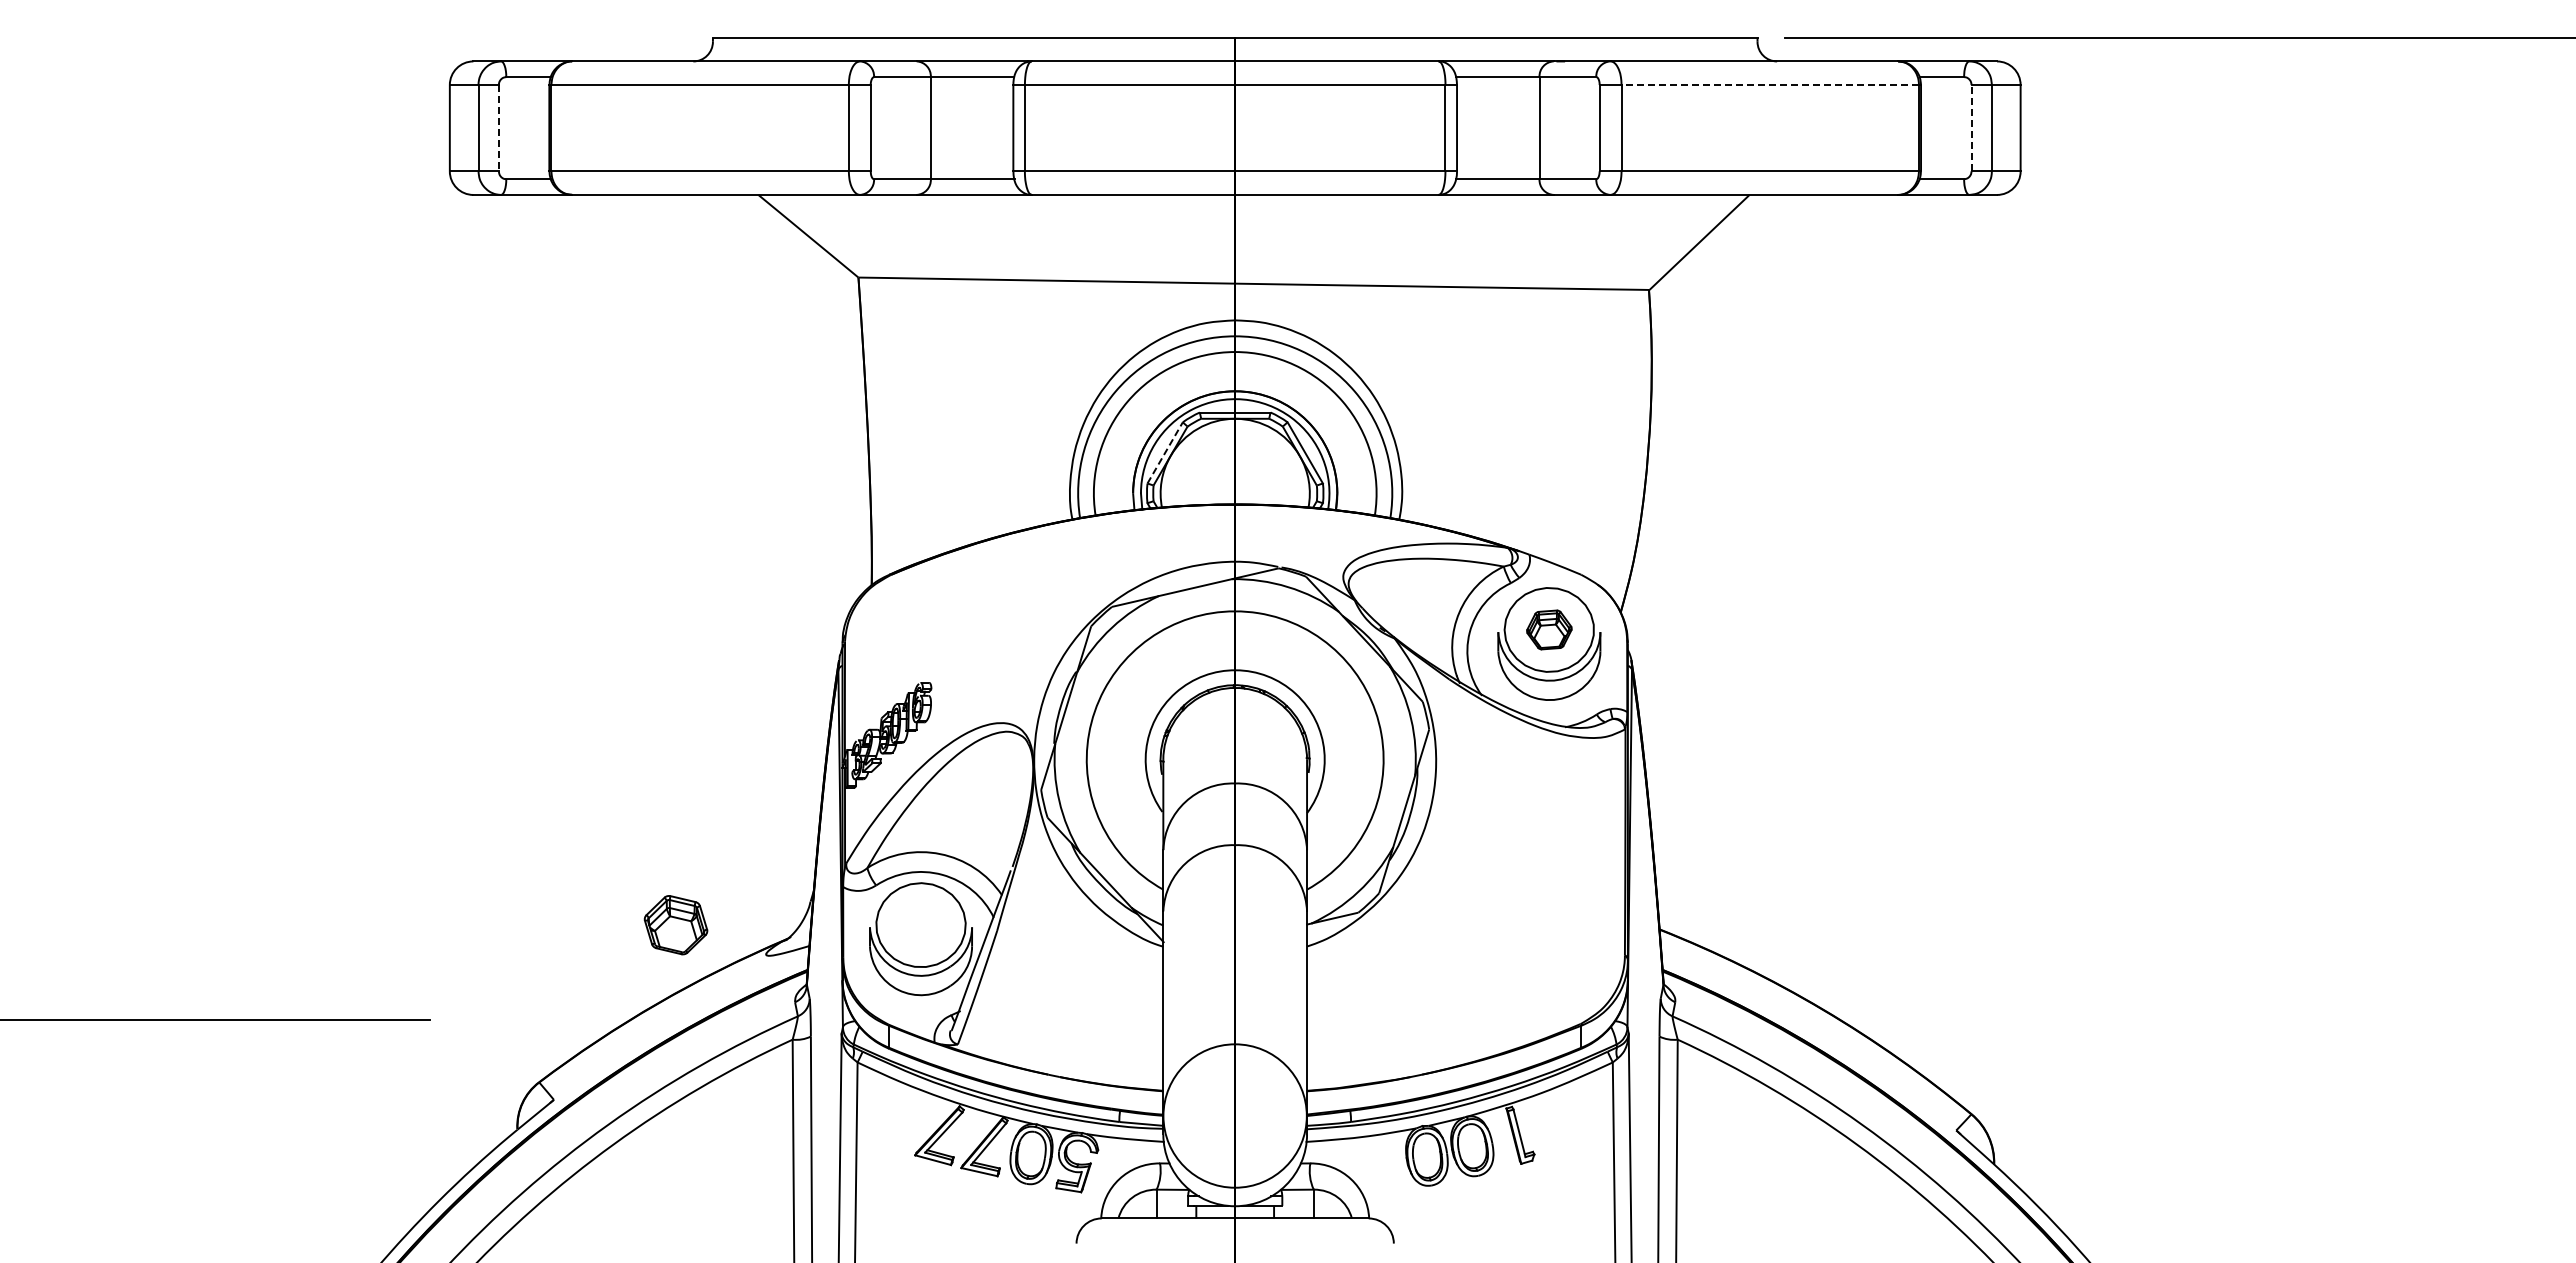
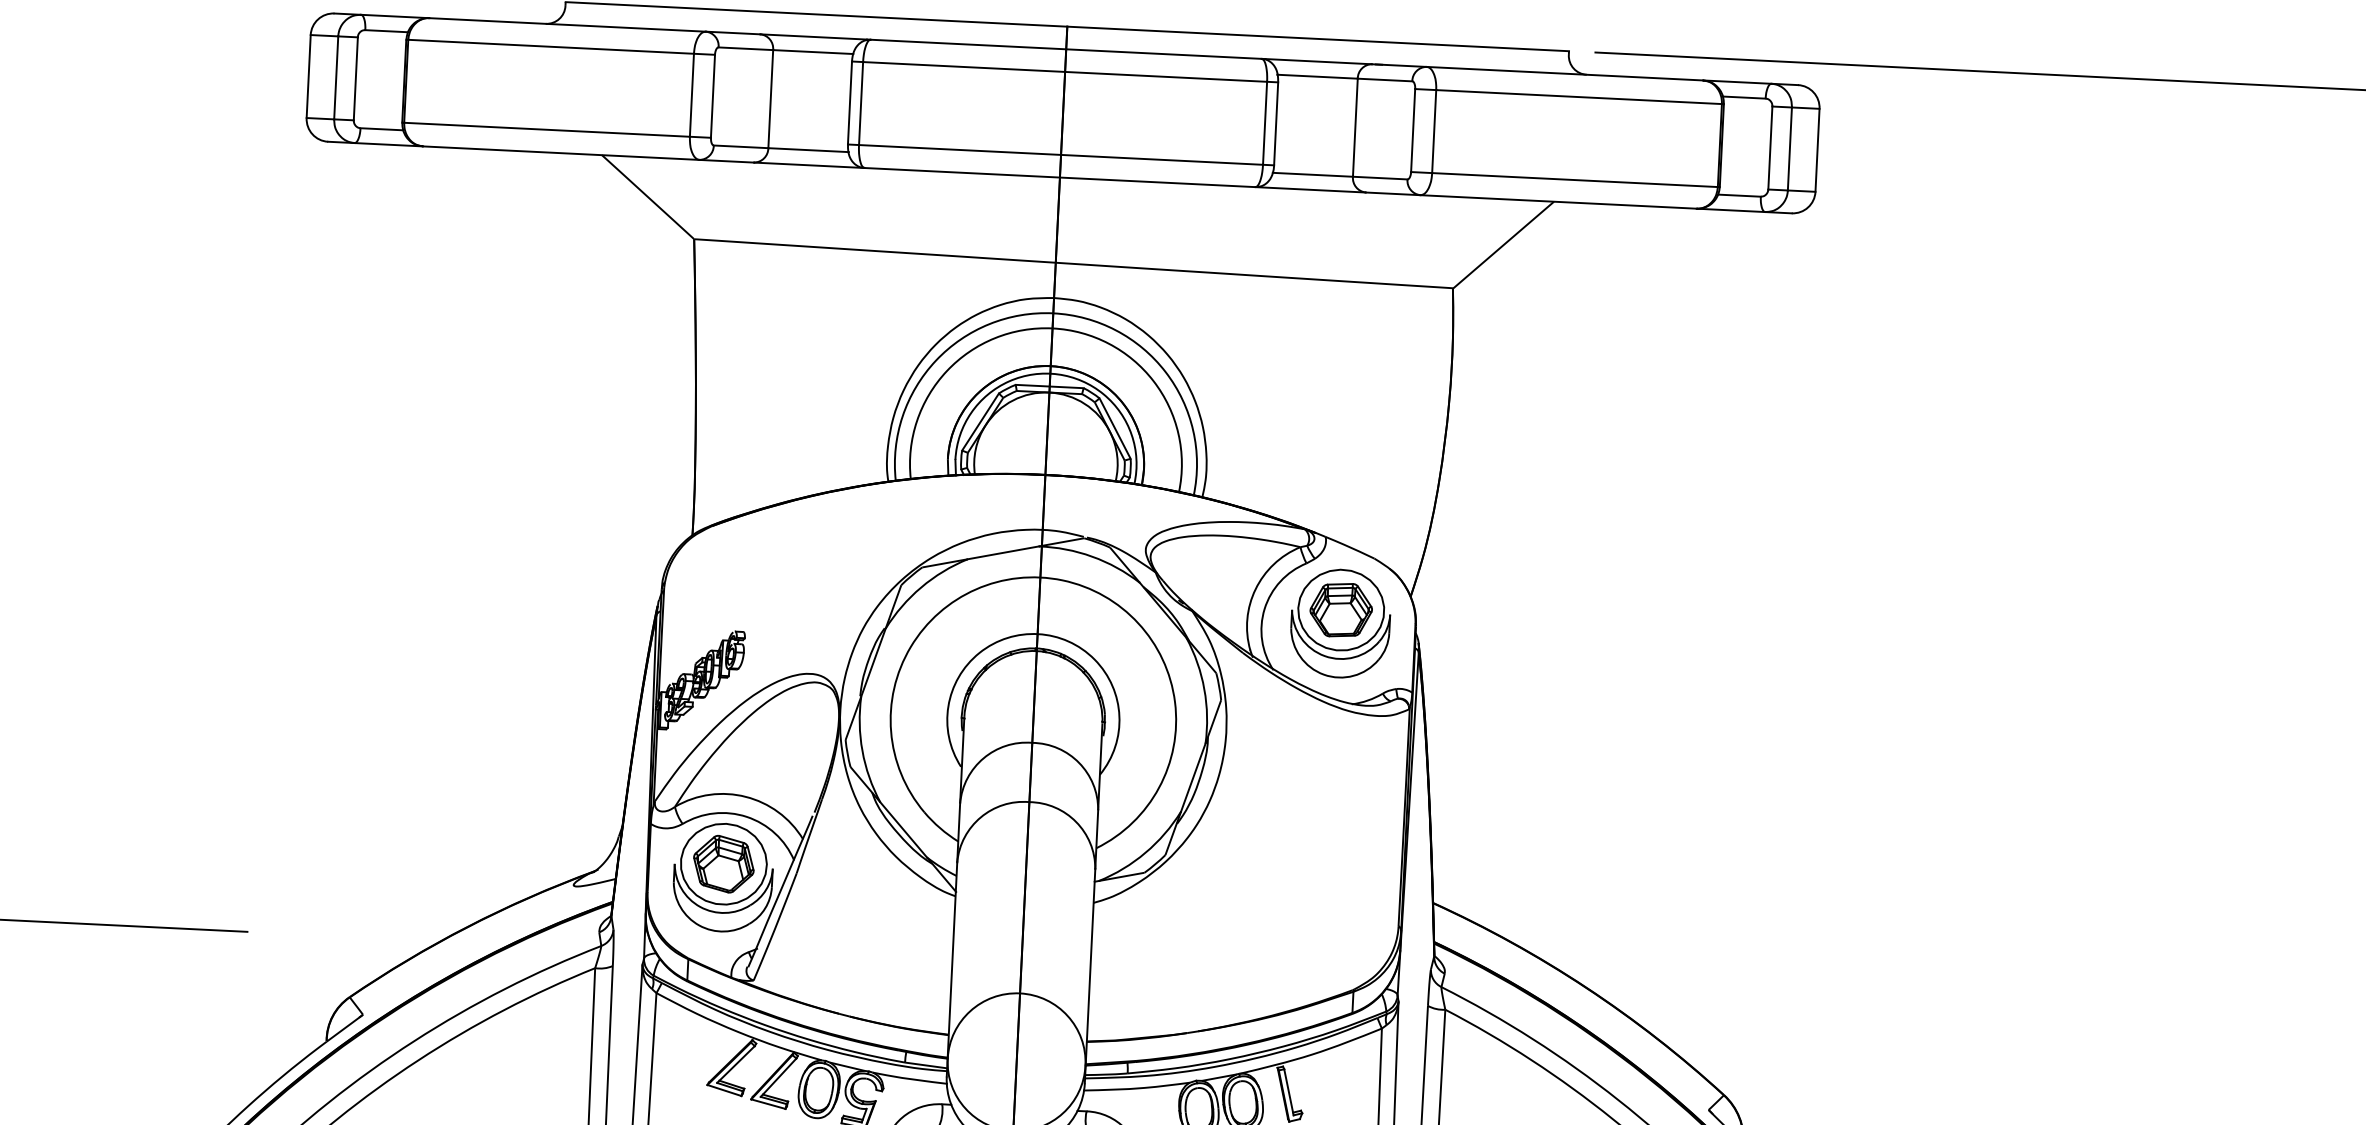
line: (1770, 85) -> (1579, 97), dashed -> solid
line: (1971, 127) -> (1770, 147), dashed -> solid
line: (498, 128) -> (355, 79), dashed -> solid
line: (1165, 452) -> (980, 421), dashed -> solid
part: (1549, 629) -> (1341, 609), size x1.43
part: (675, 925) -> (723, 864), moved

